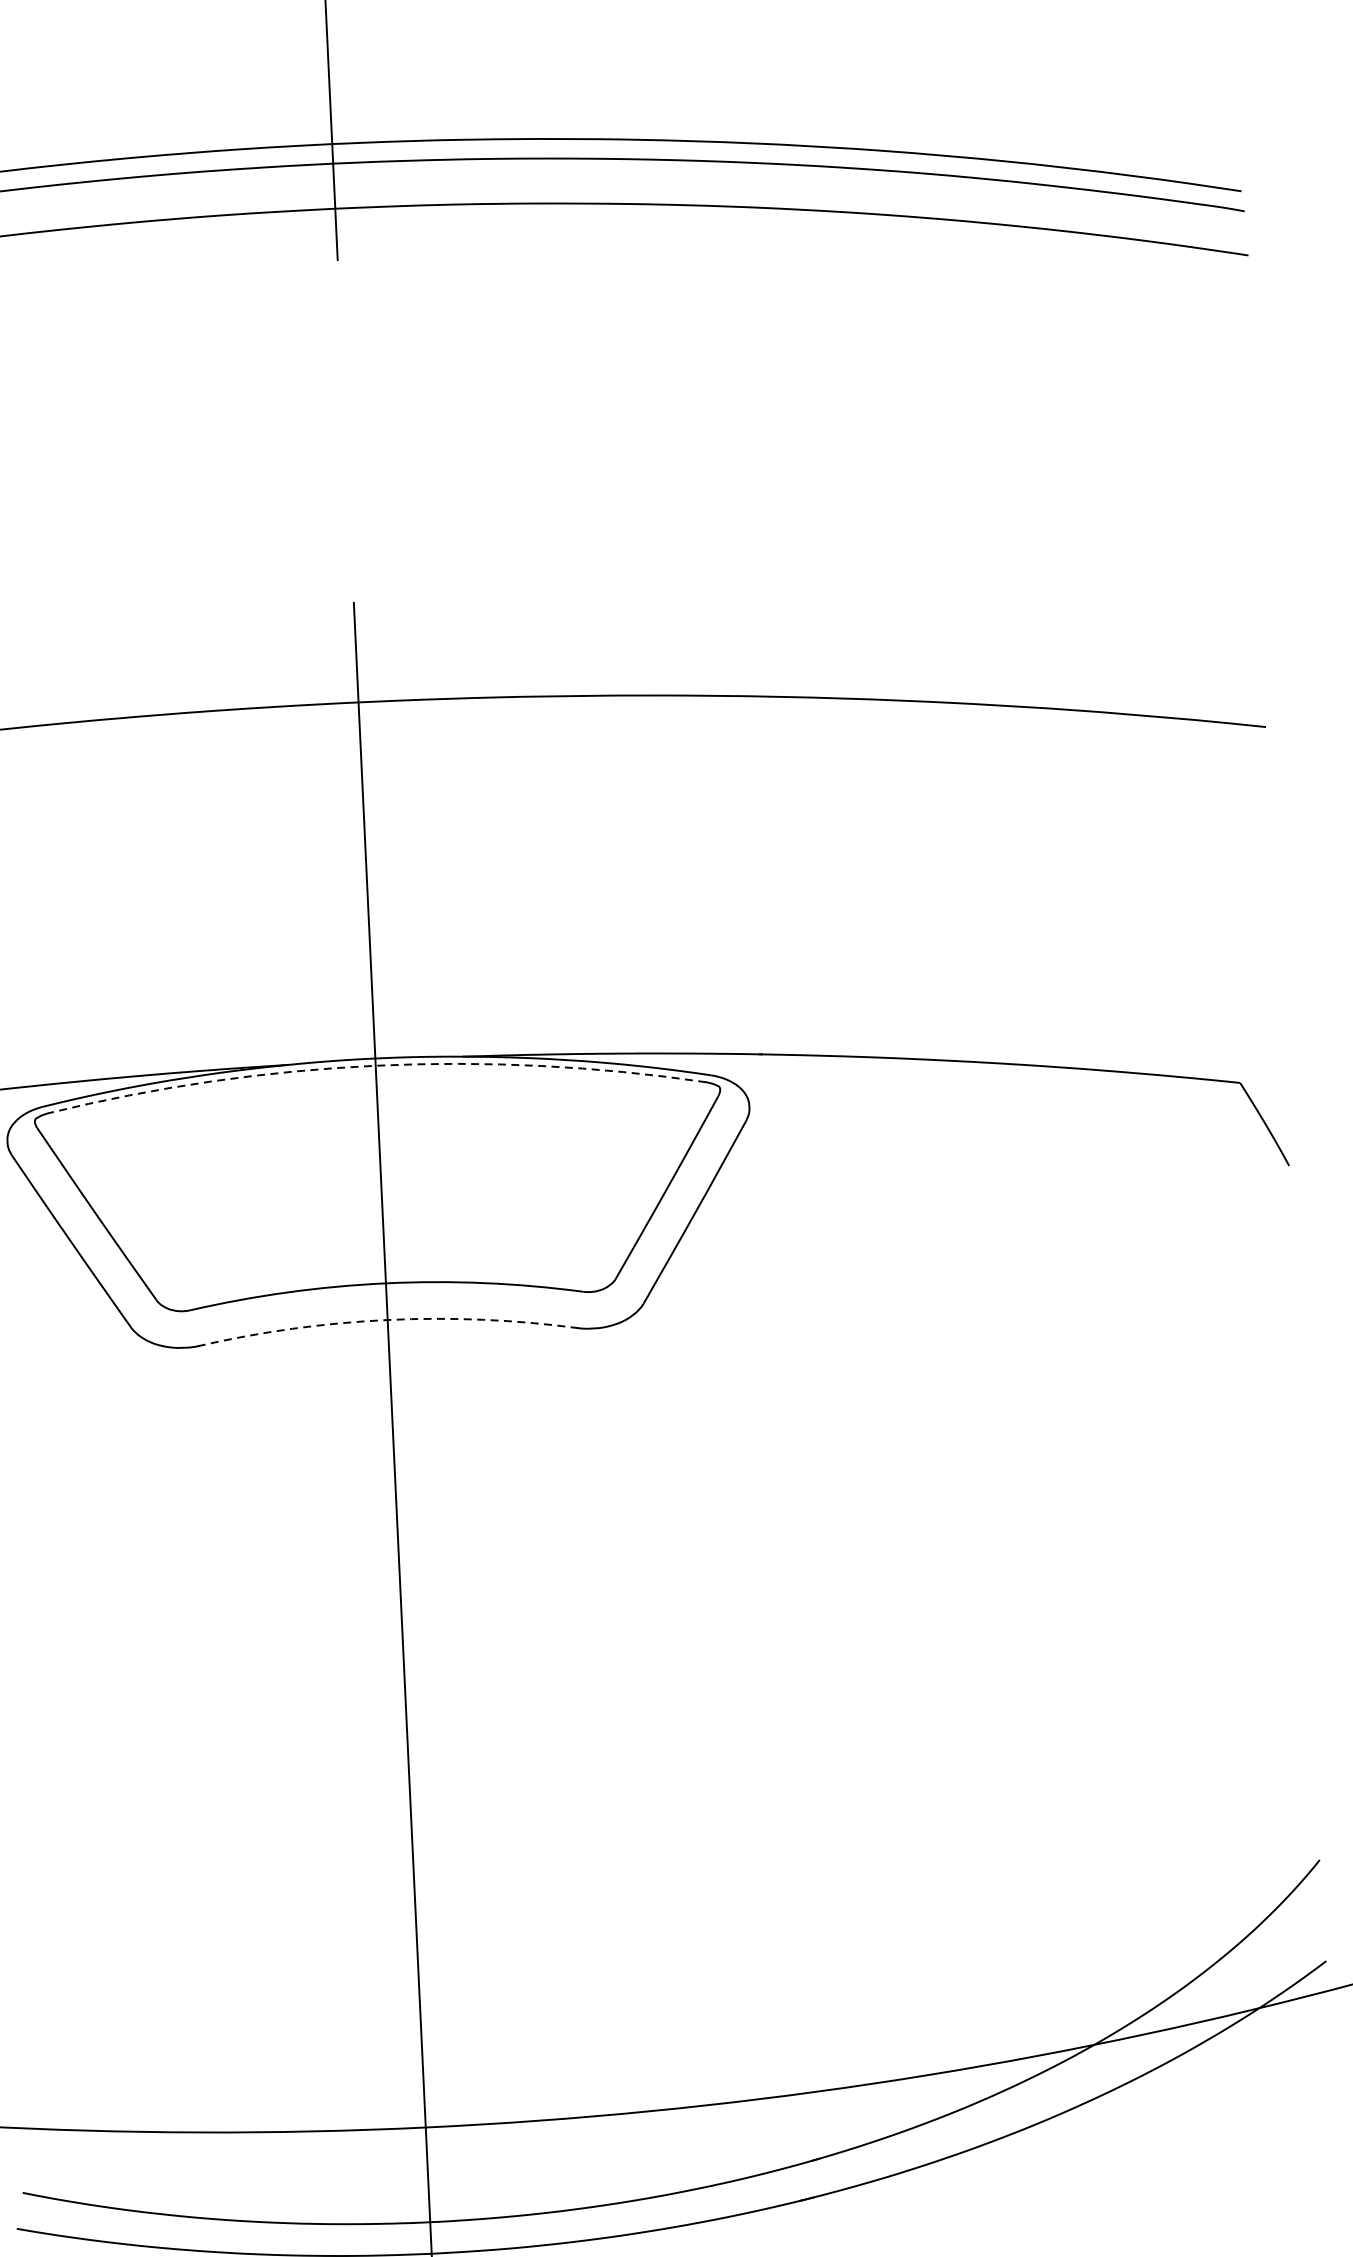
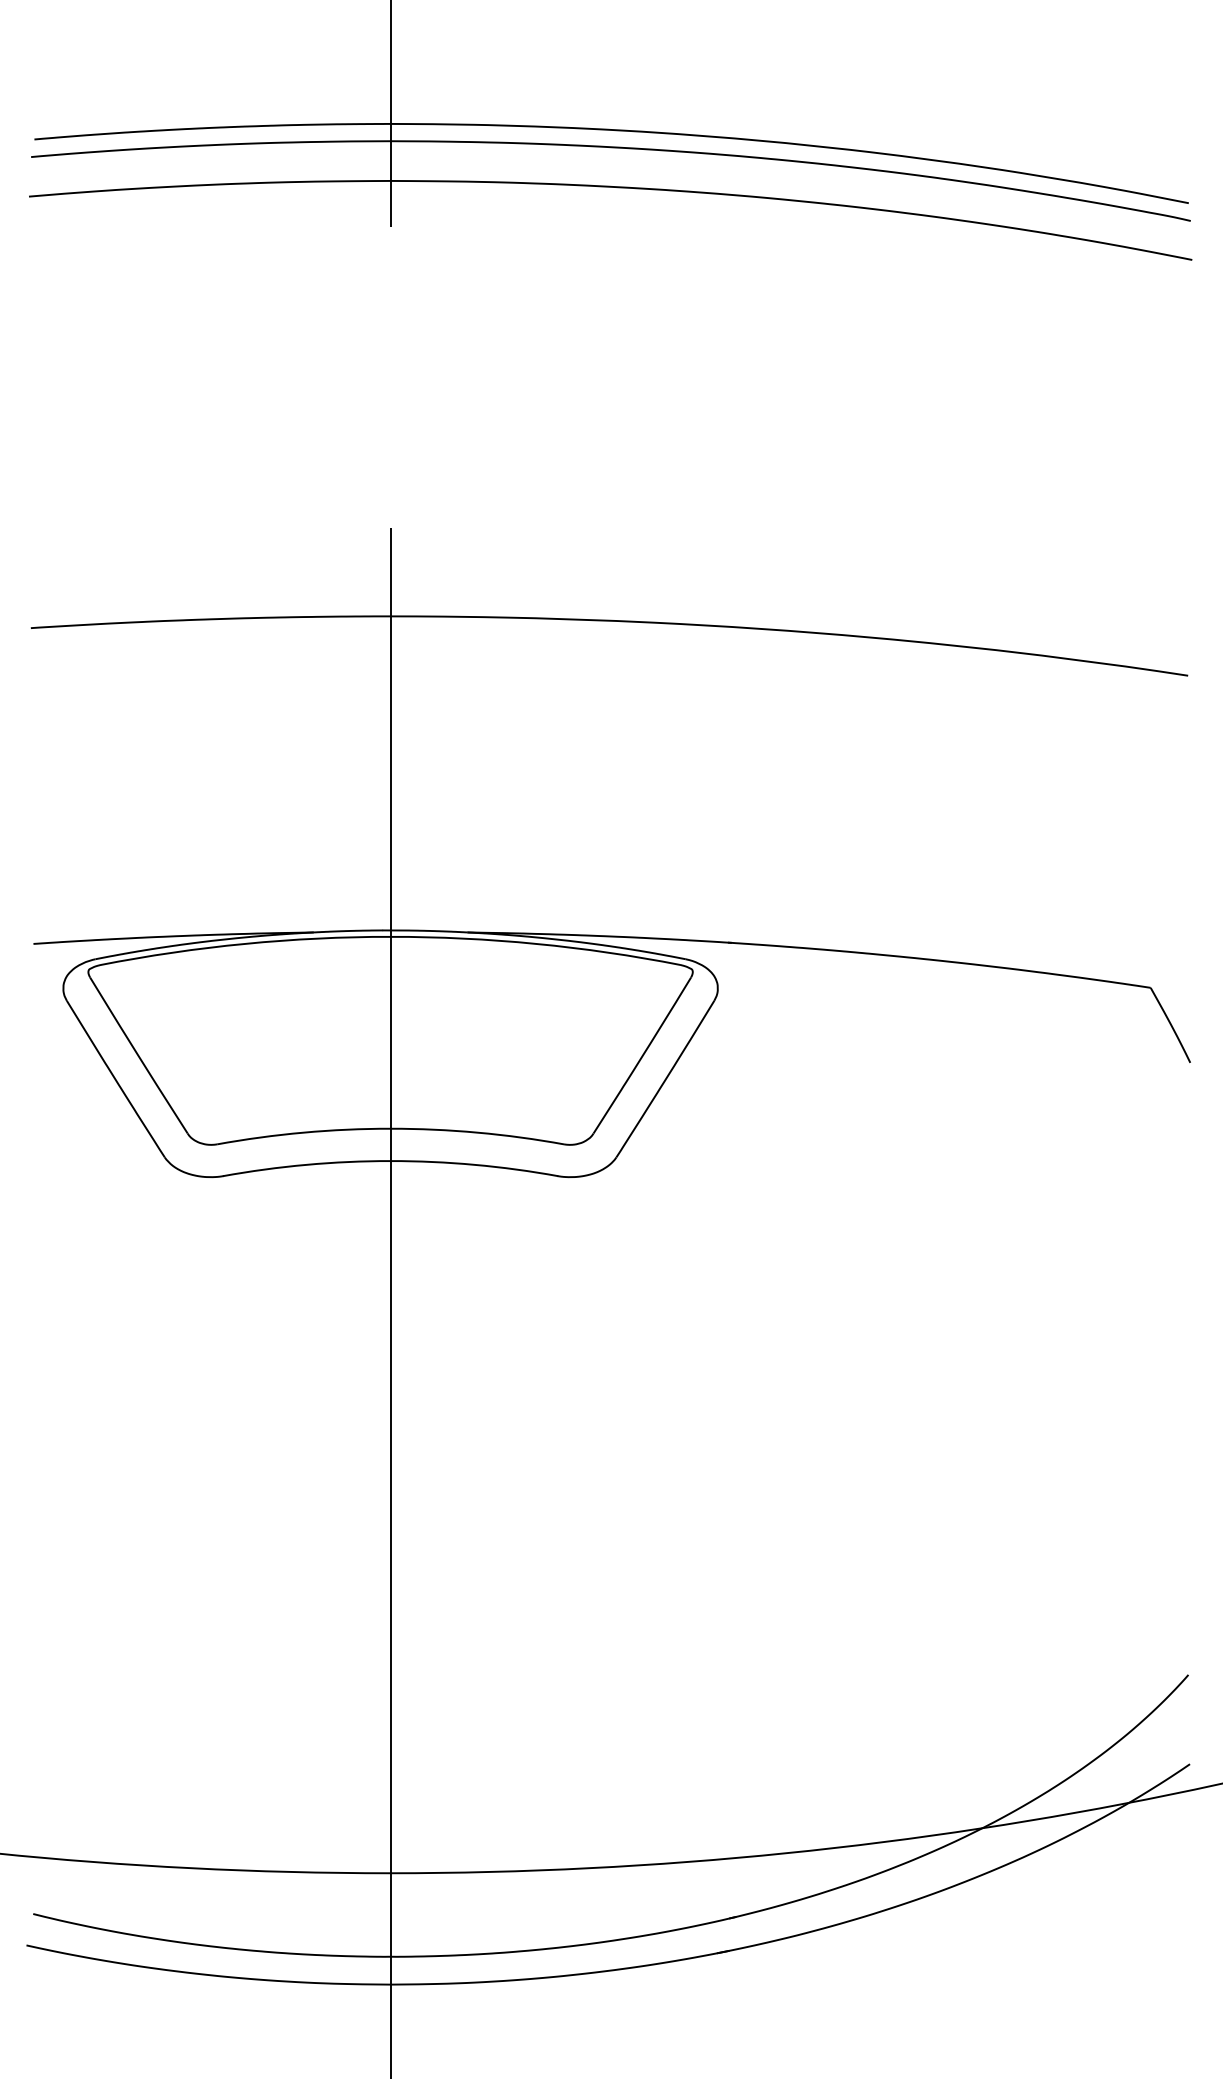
arc: (375, 1065) -> (390, 936), dashed -> solid
arc: (387, 1320) -> (390, 1161), dashed -> solid

